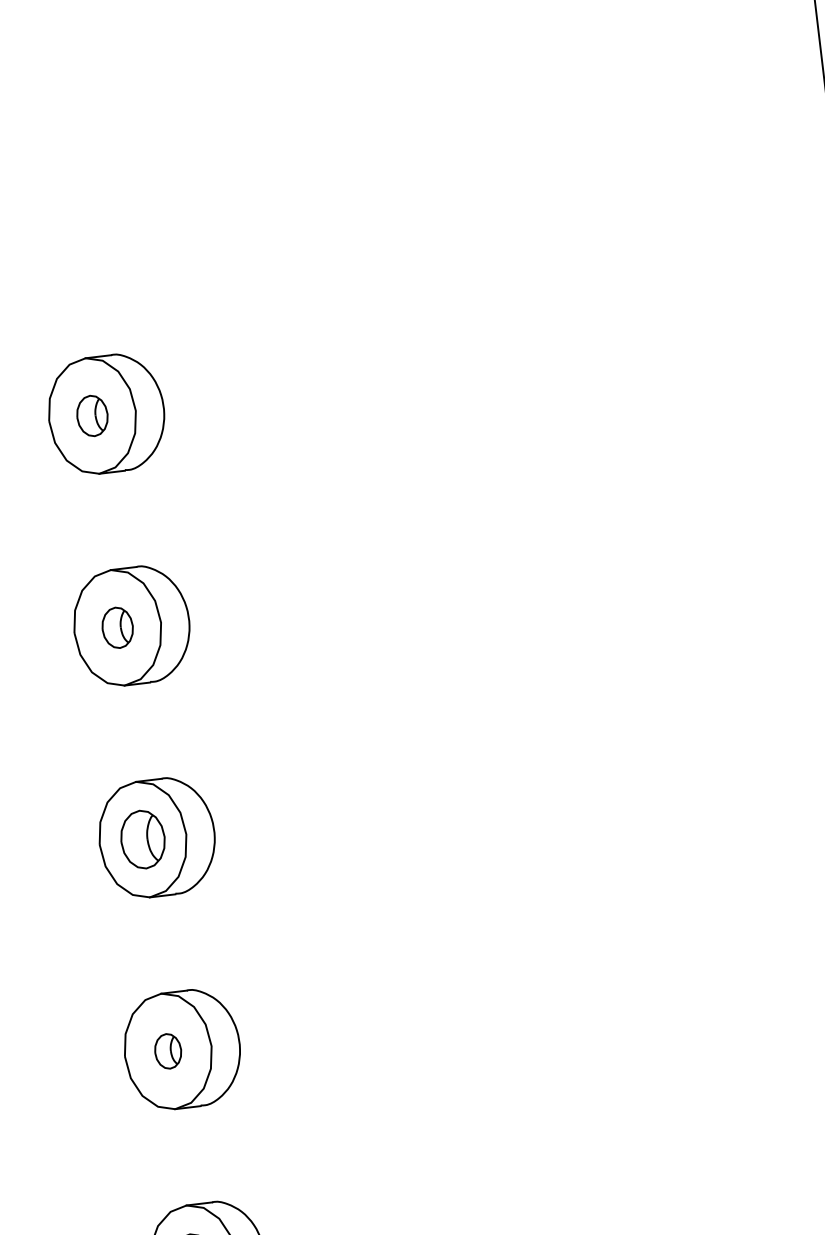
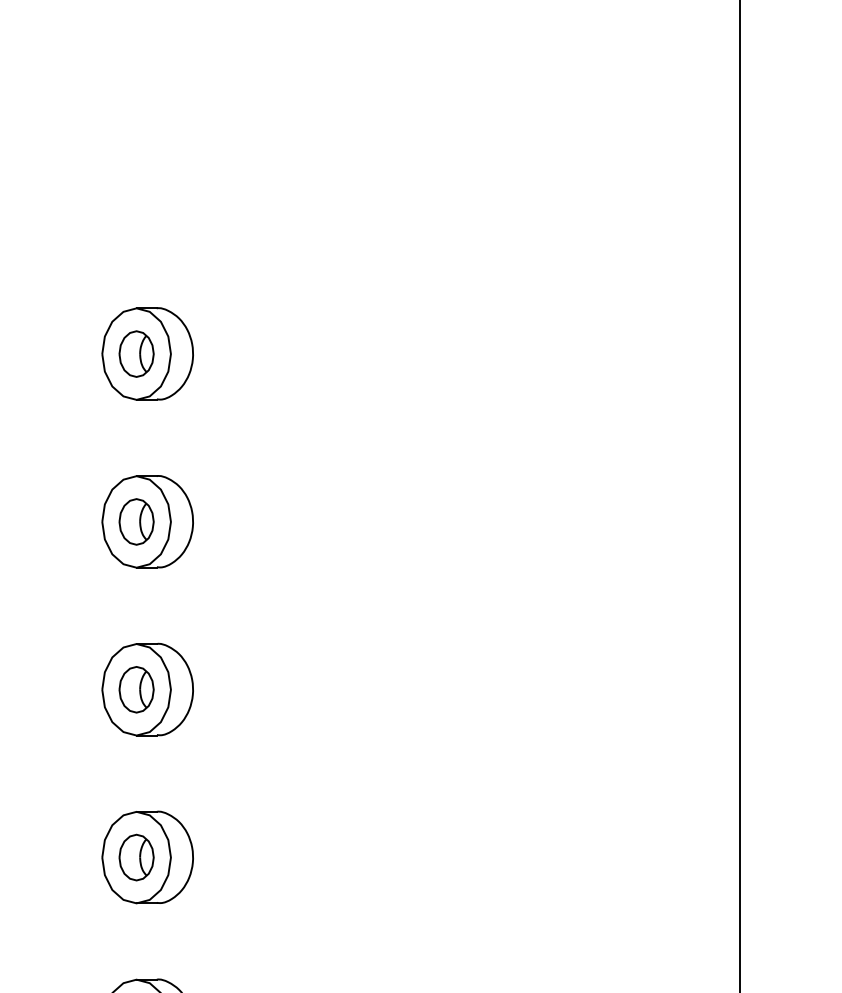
part: (92, 415) -> (136, 353), size x1.43
part: (117, 627) -> (136, 521), size x1.43
part: (168, 1051) -> (136, 857), size x1.67

